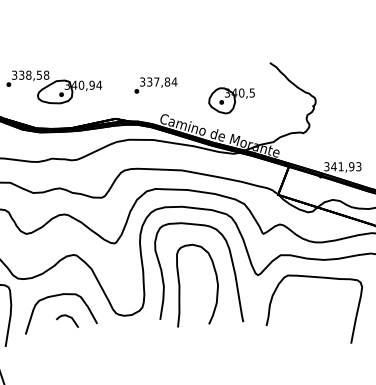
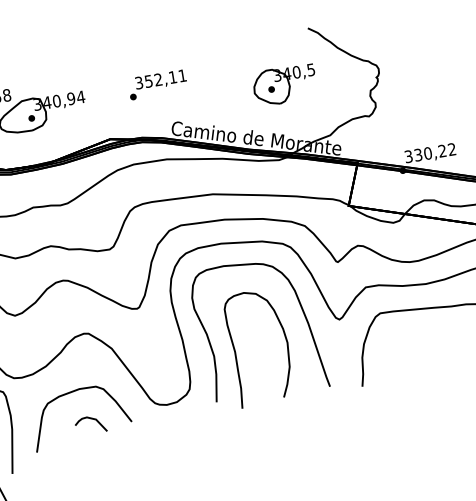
text: (162, 81) -> (166, 77), 337,84 -> 352,11
part: (231, 100) -> (284, 84), moved
text: (346, 166) -> (435, 151), 341,93 -> 330,22

